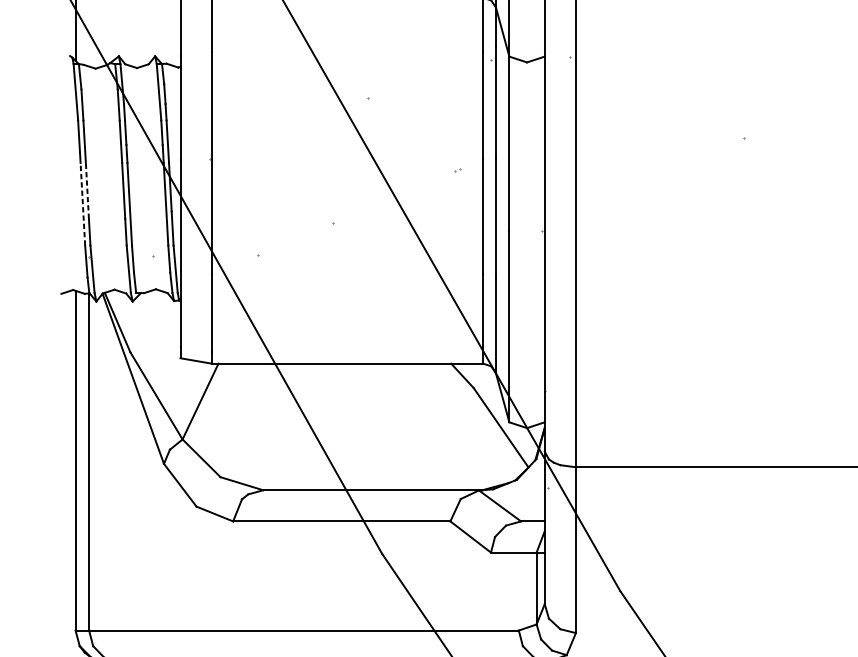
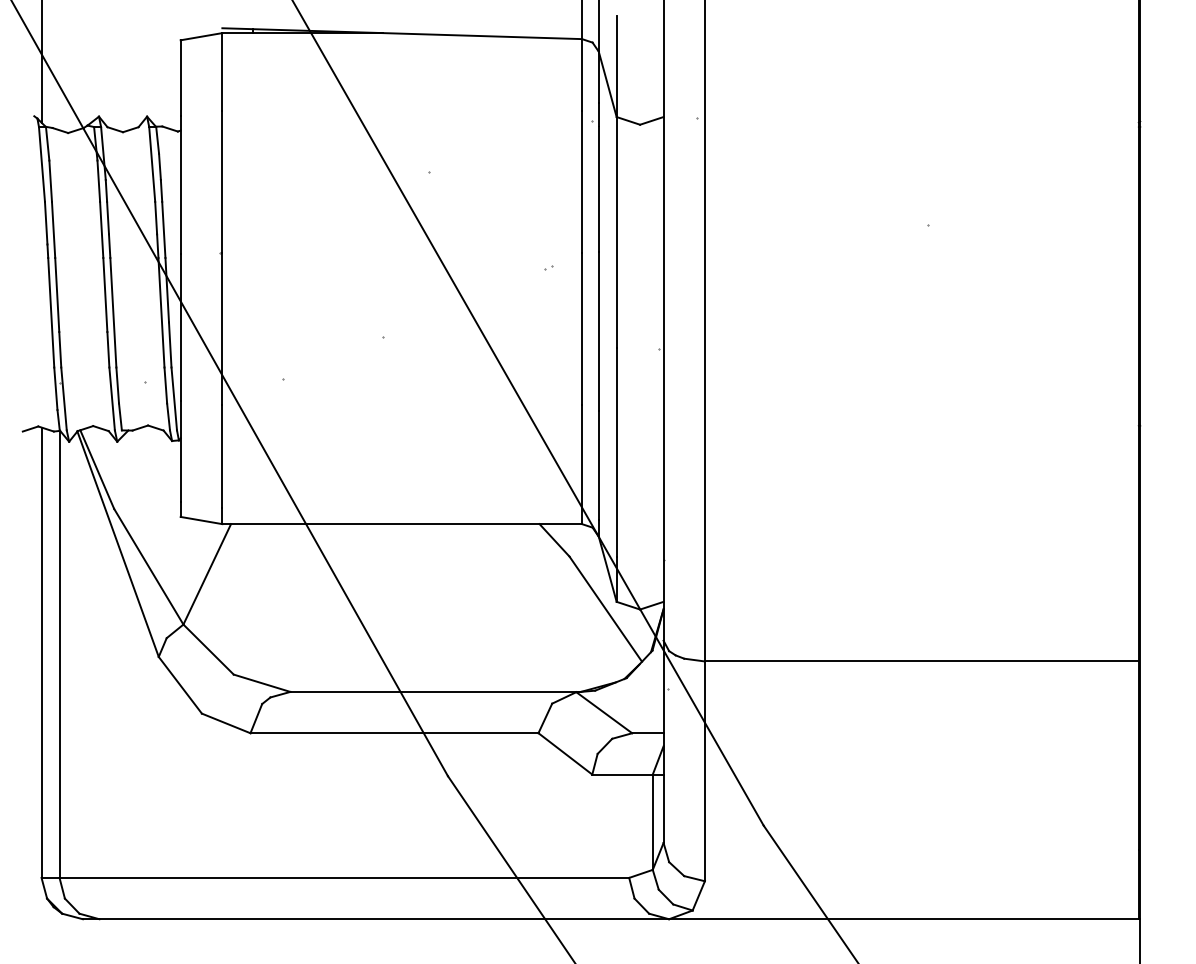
line: (87, 190) -> (57, 294), dashed -> solid
line: (83, 204) -> (51, 312), dashed -> solid

